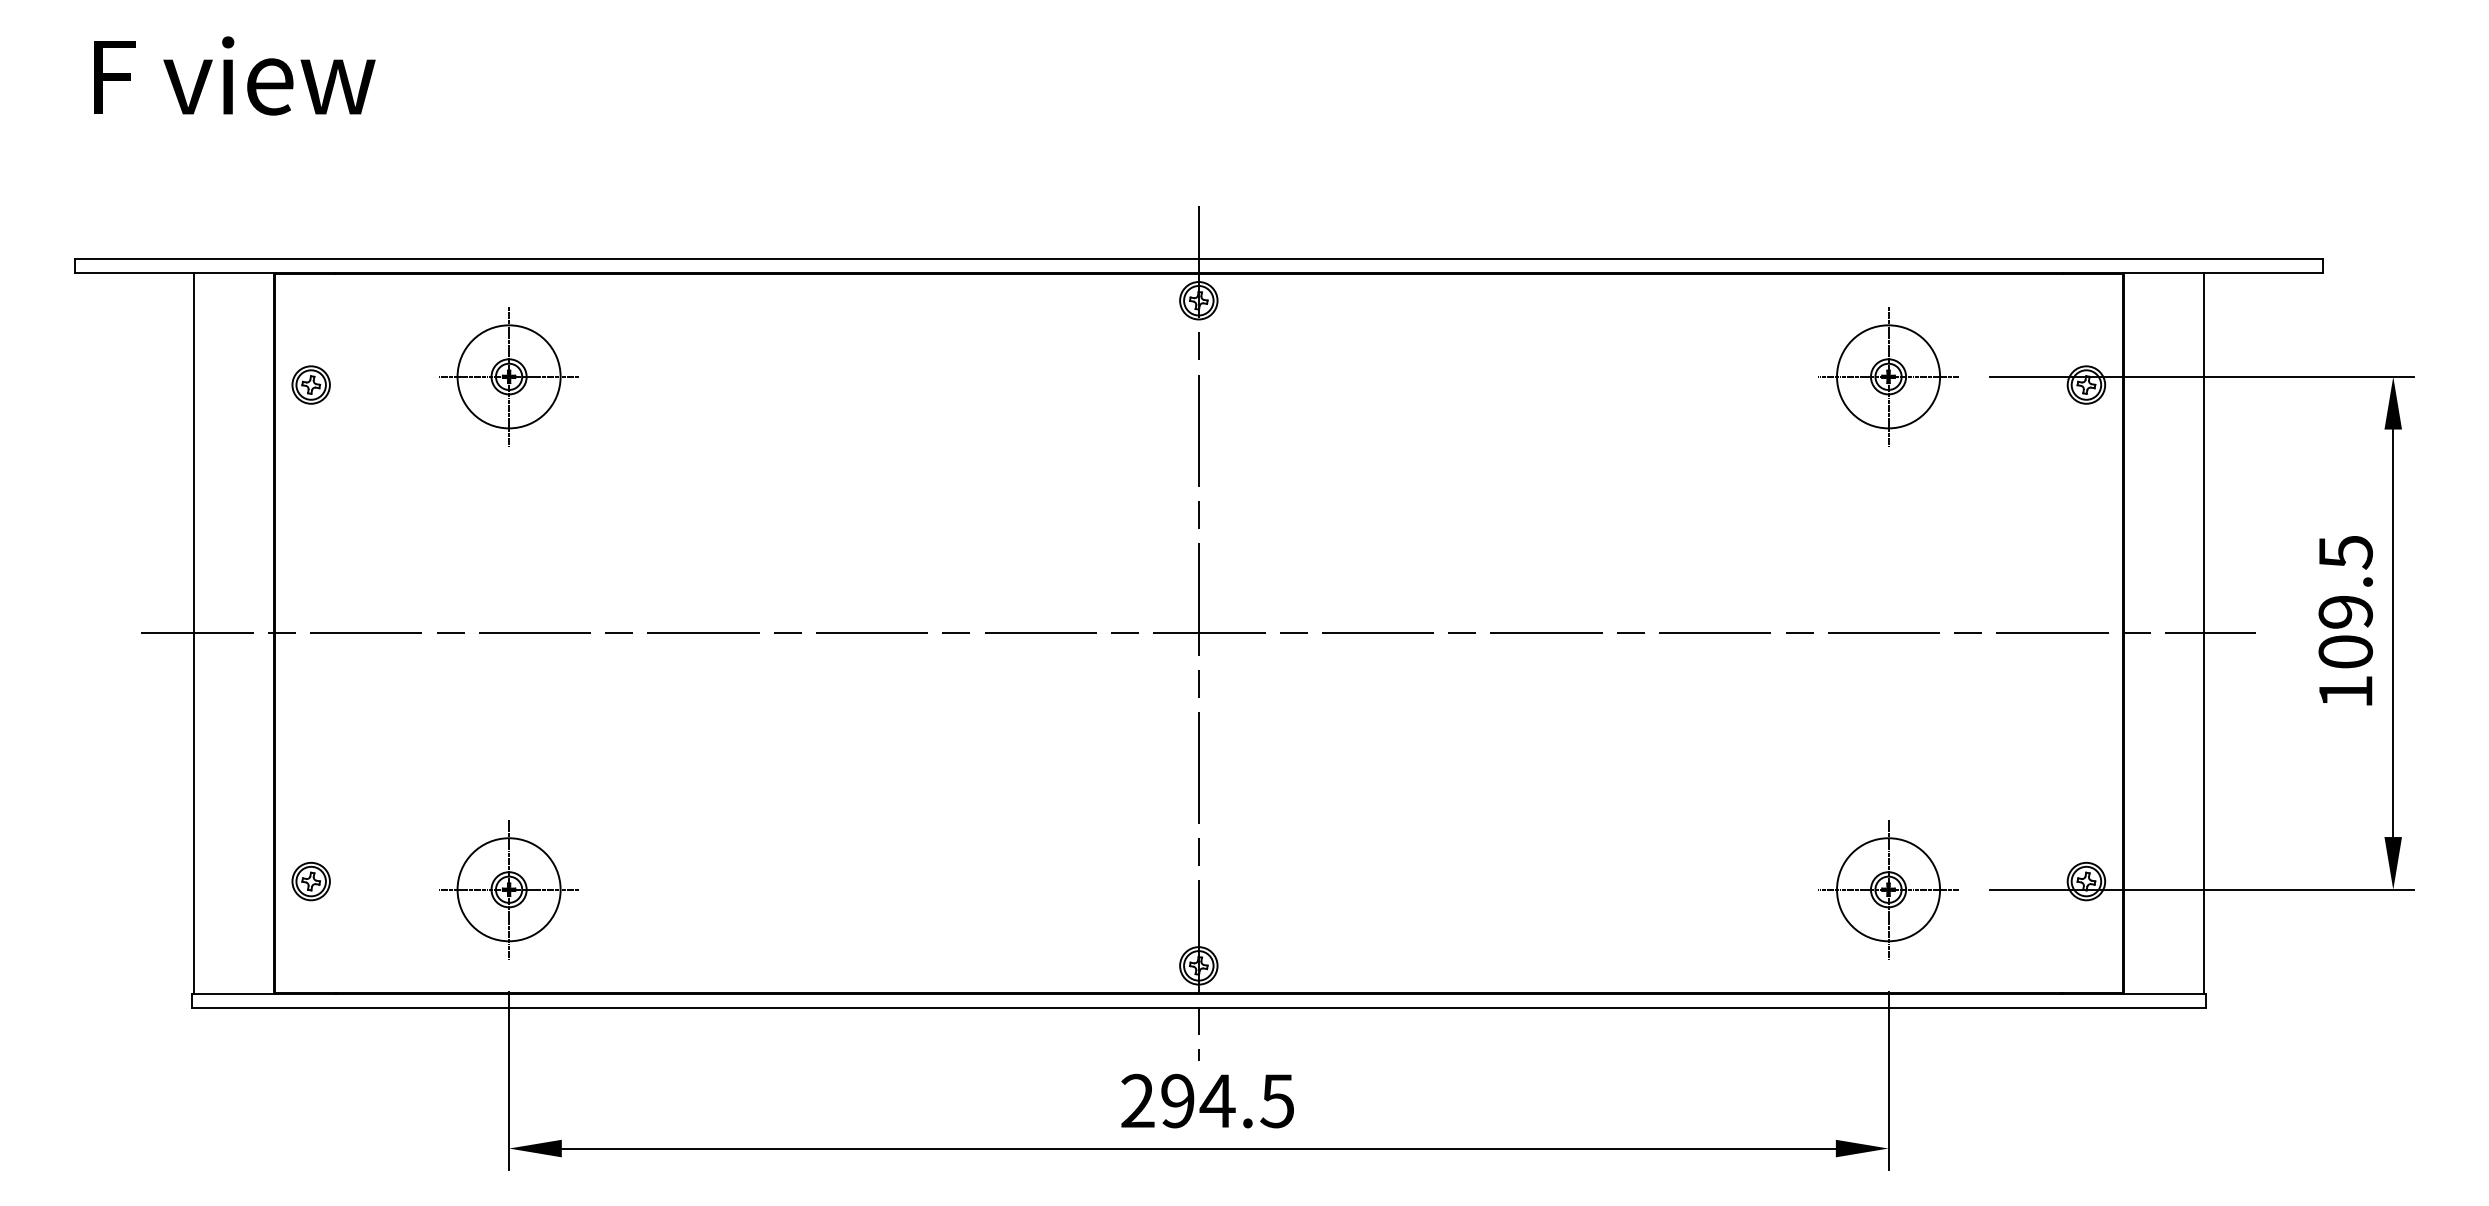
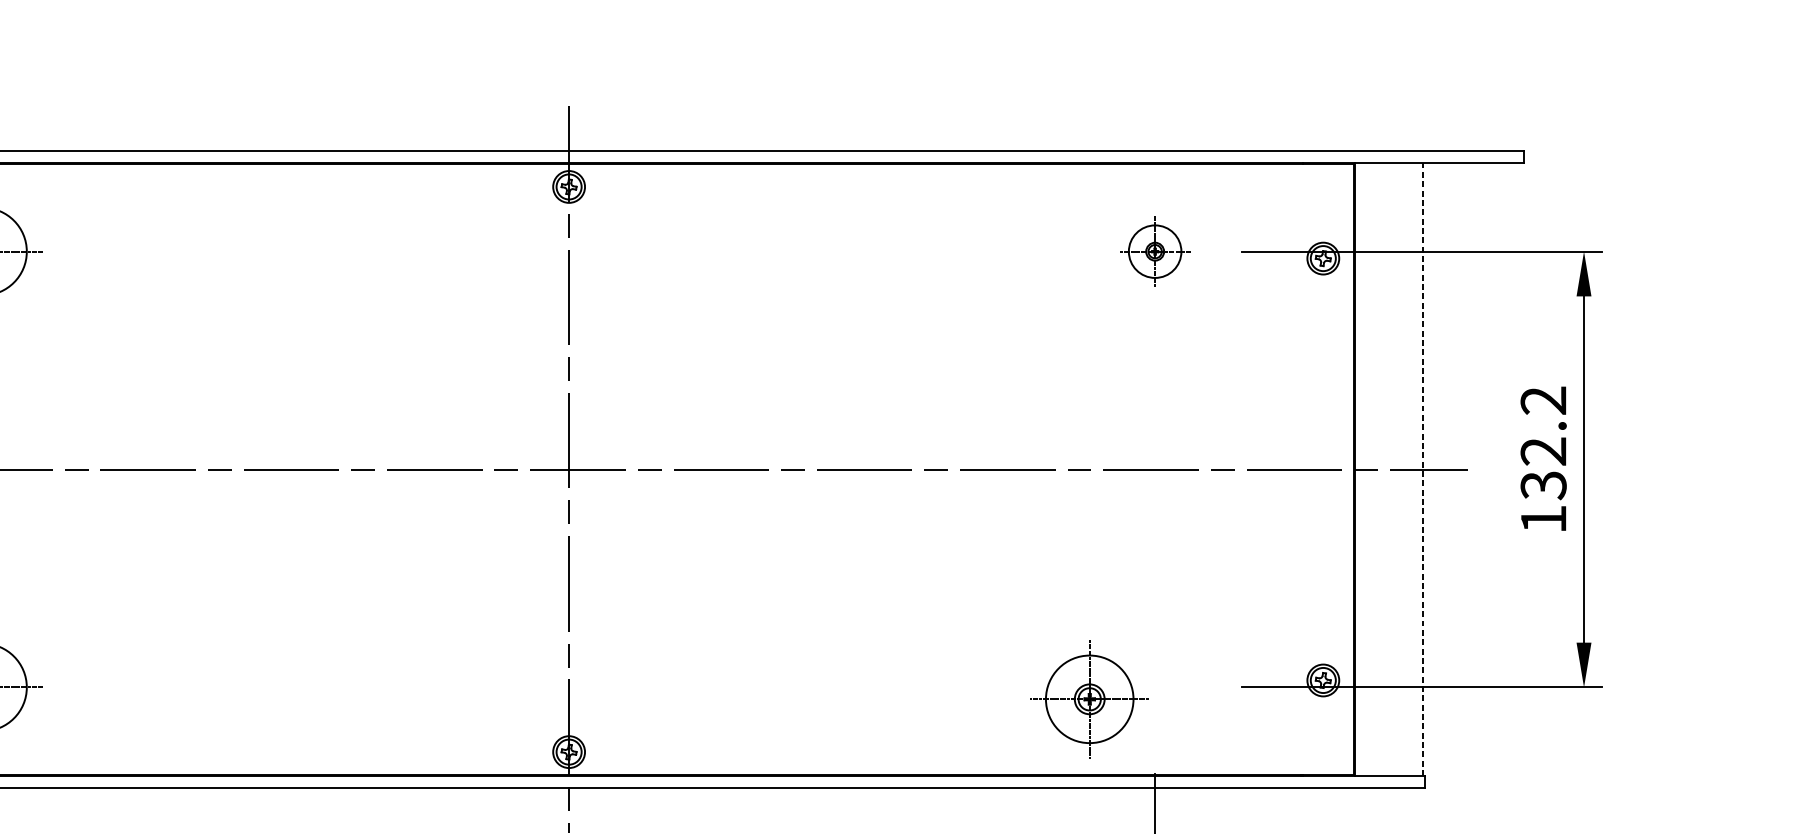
part: (1888, 376) -> (1155, 251), size x0.6
text: (2345, 602) -> (1543, 443), 109.5 -> 132.2
line: (2203, 633) -> (1422, 469), solid -> dashed
part: (1888, 889) -> (1089, 699), moved

